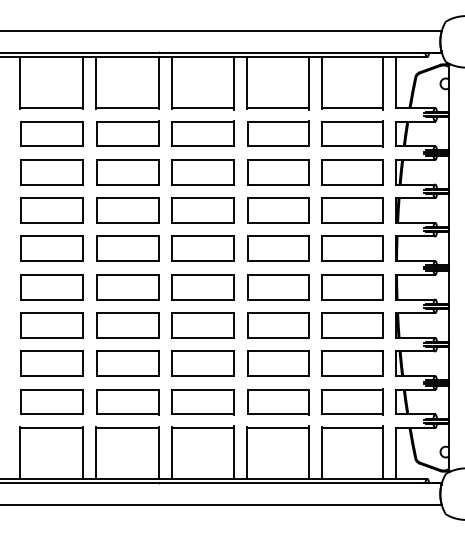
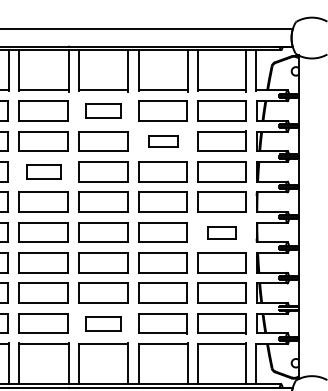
part: (202, 133) -> (103, 110), size x0.7
part: (278, 172) -> (163, 141), size x0.6
part: (127, 210) -> (43, 171), size x0.7
part: (352, 287) -> (221, 232), size x0.6
part: (202, 402) -> (103, 323), size x0.7

